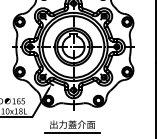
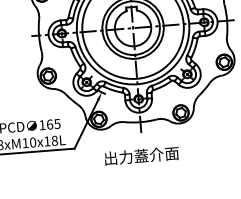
line: (72, 132) -> (142, 168), removed

